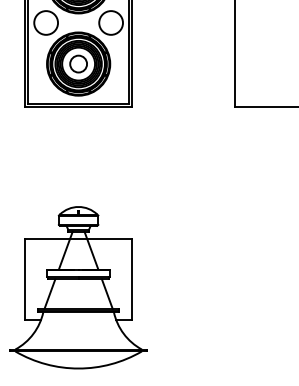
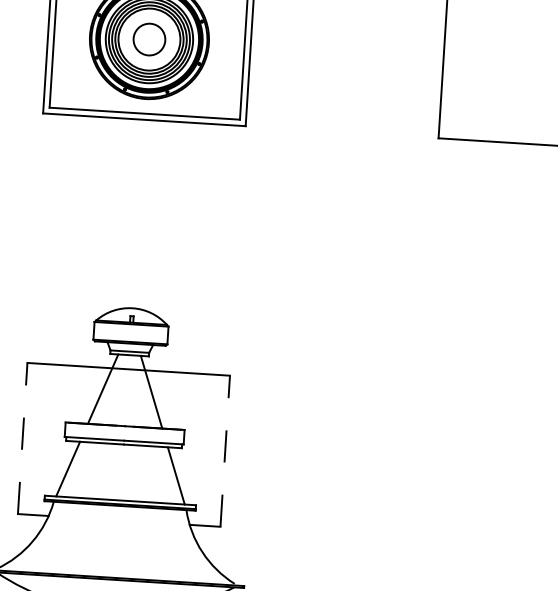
line: (24, 279) -> (22, 438), solid -> dashed
line: (132, 279) -> (225, 450), solid -> dashed

